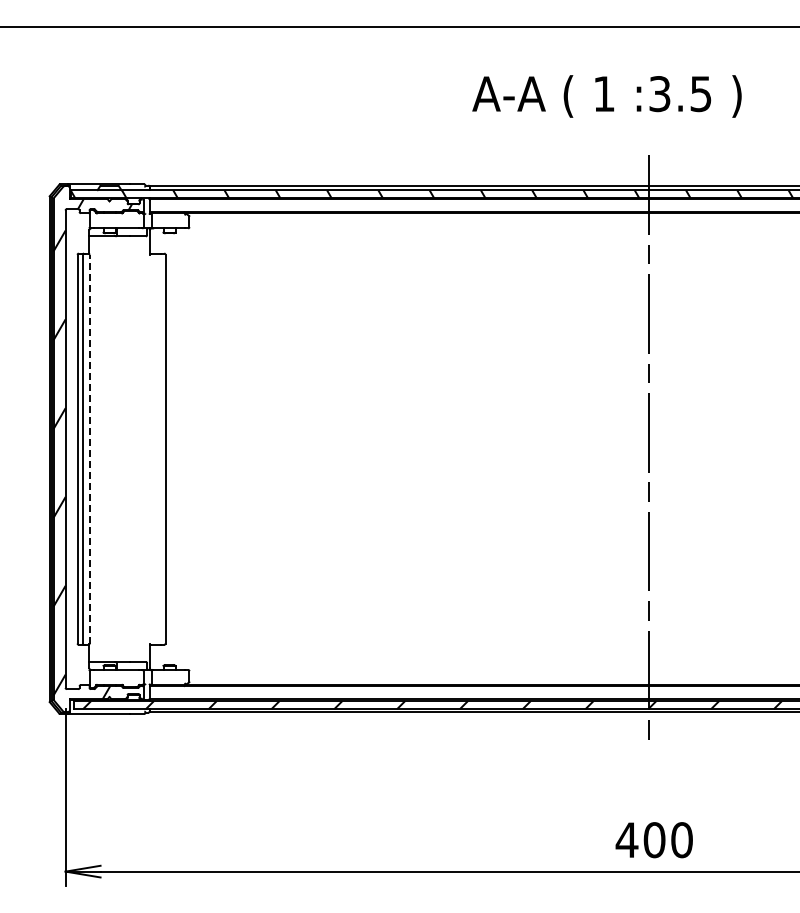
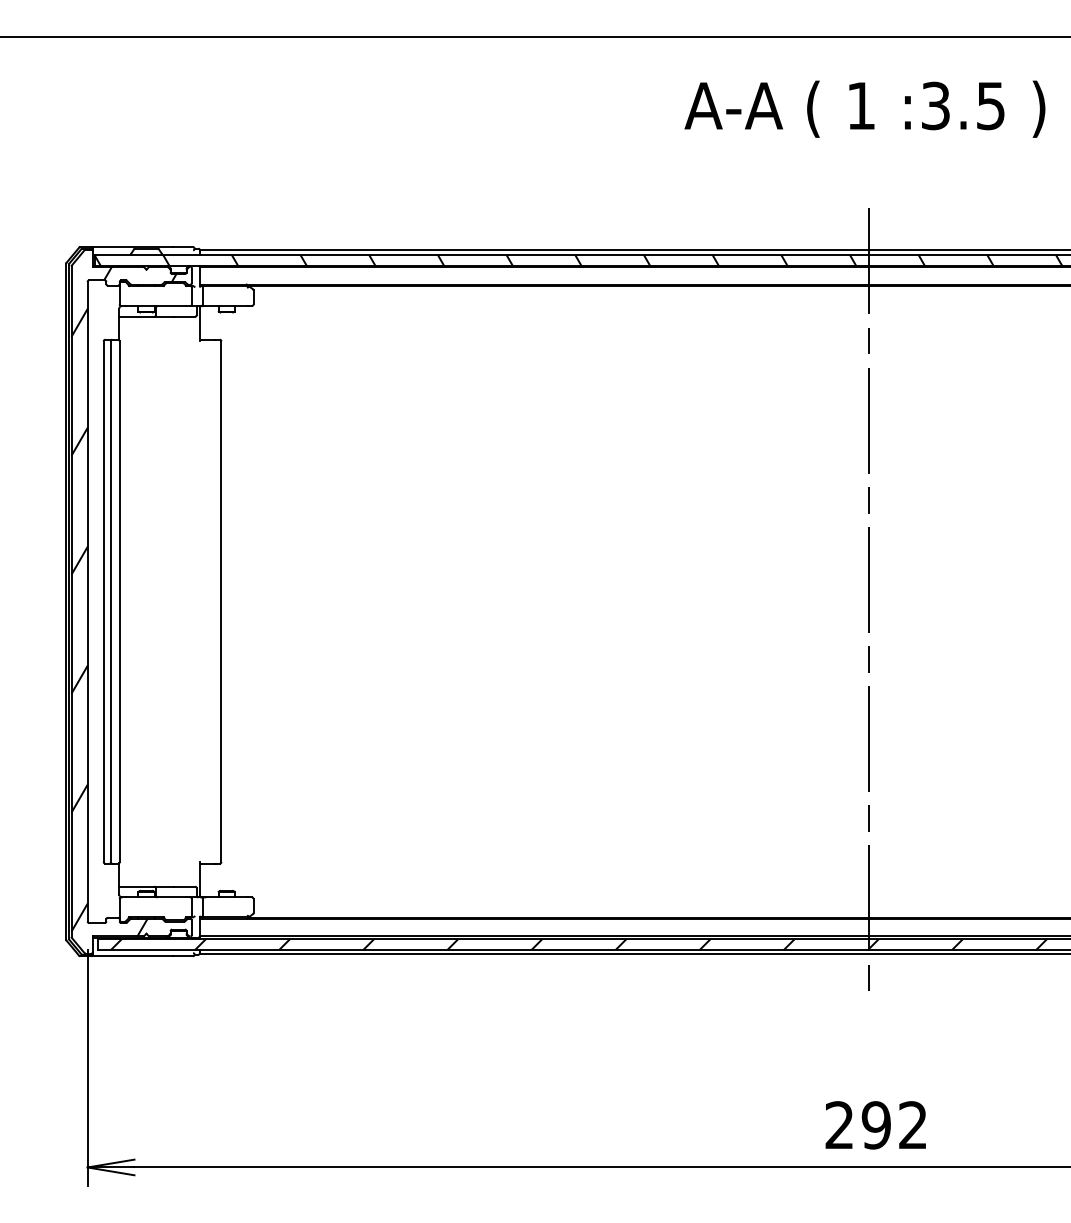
text: (606, 96) -> (864, 109), moved
line: (89, 448) -> (119, 600), dashed -> solid
text: (653, 840) -> (875, 1125), 400 -> 292

